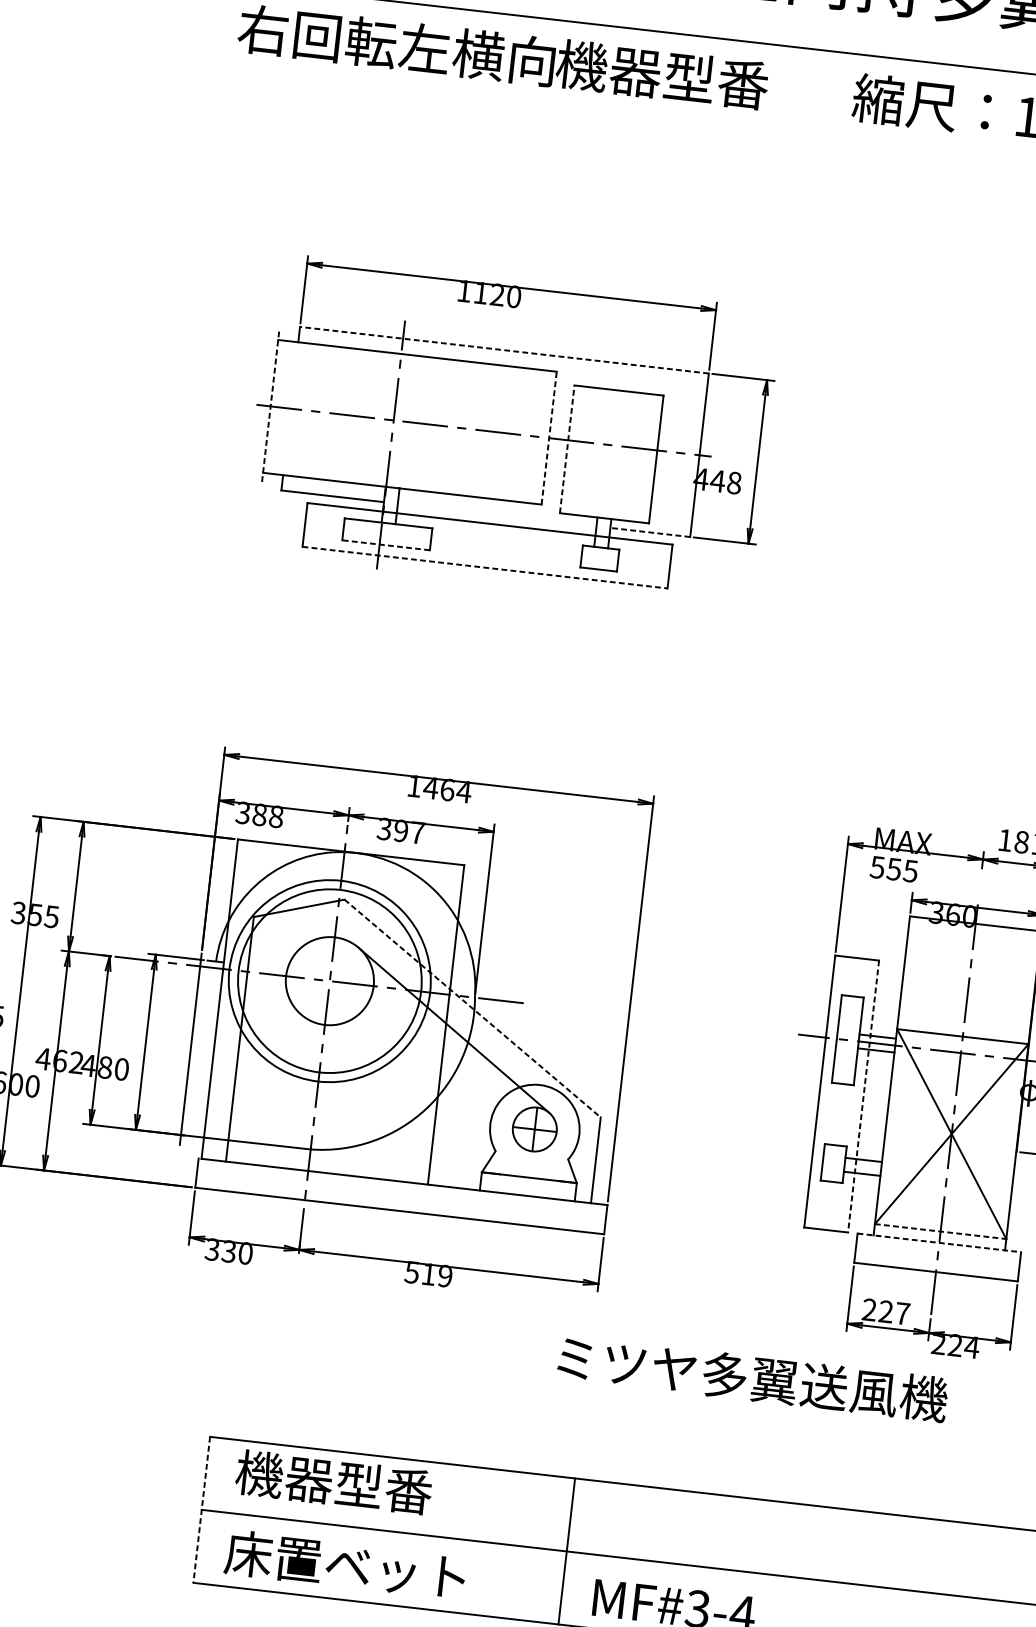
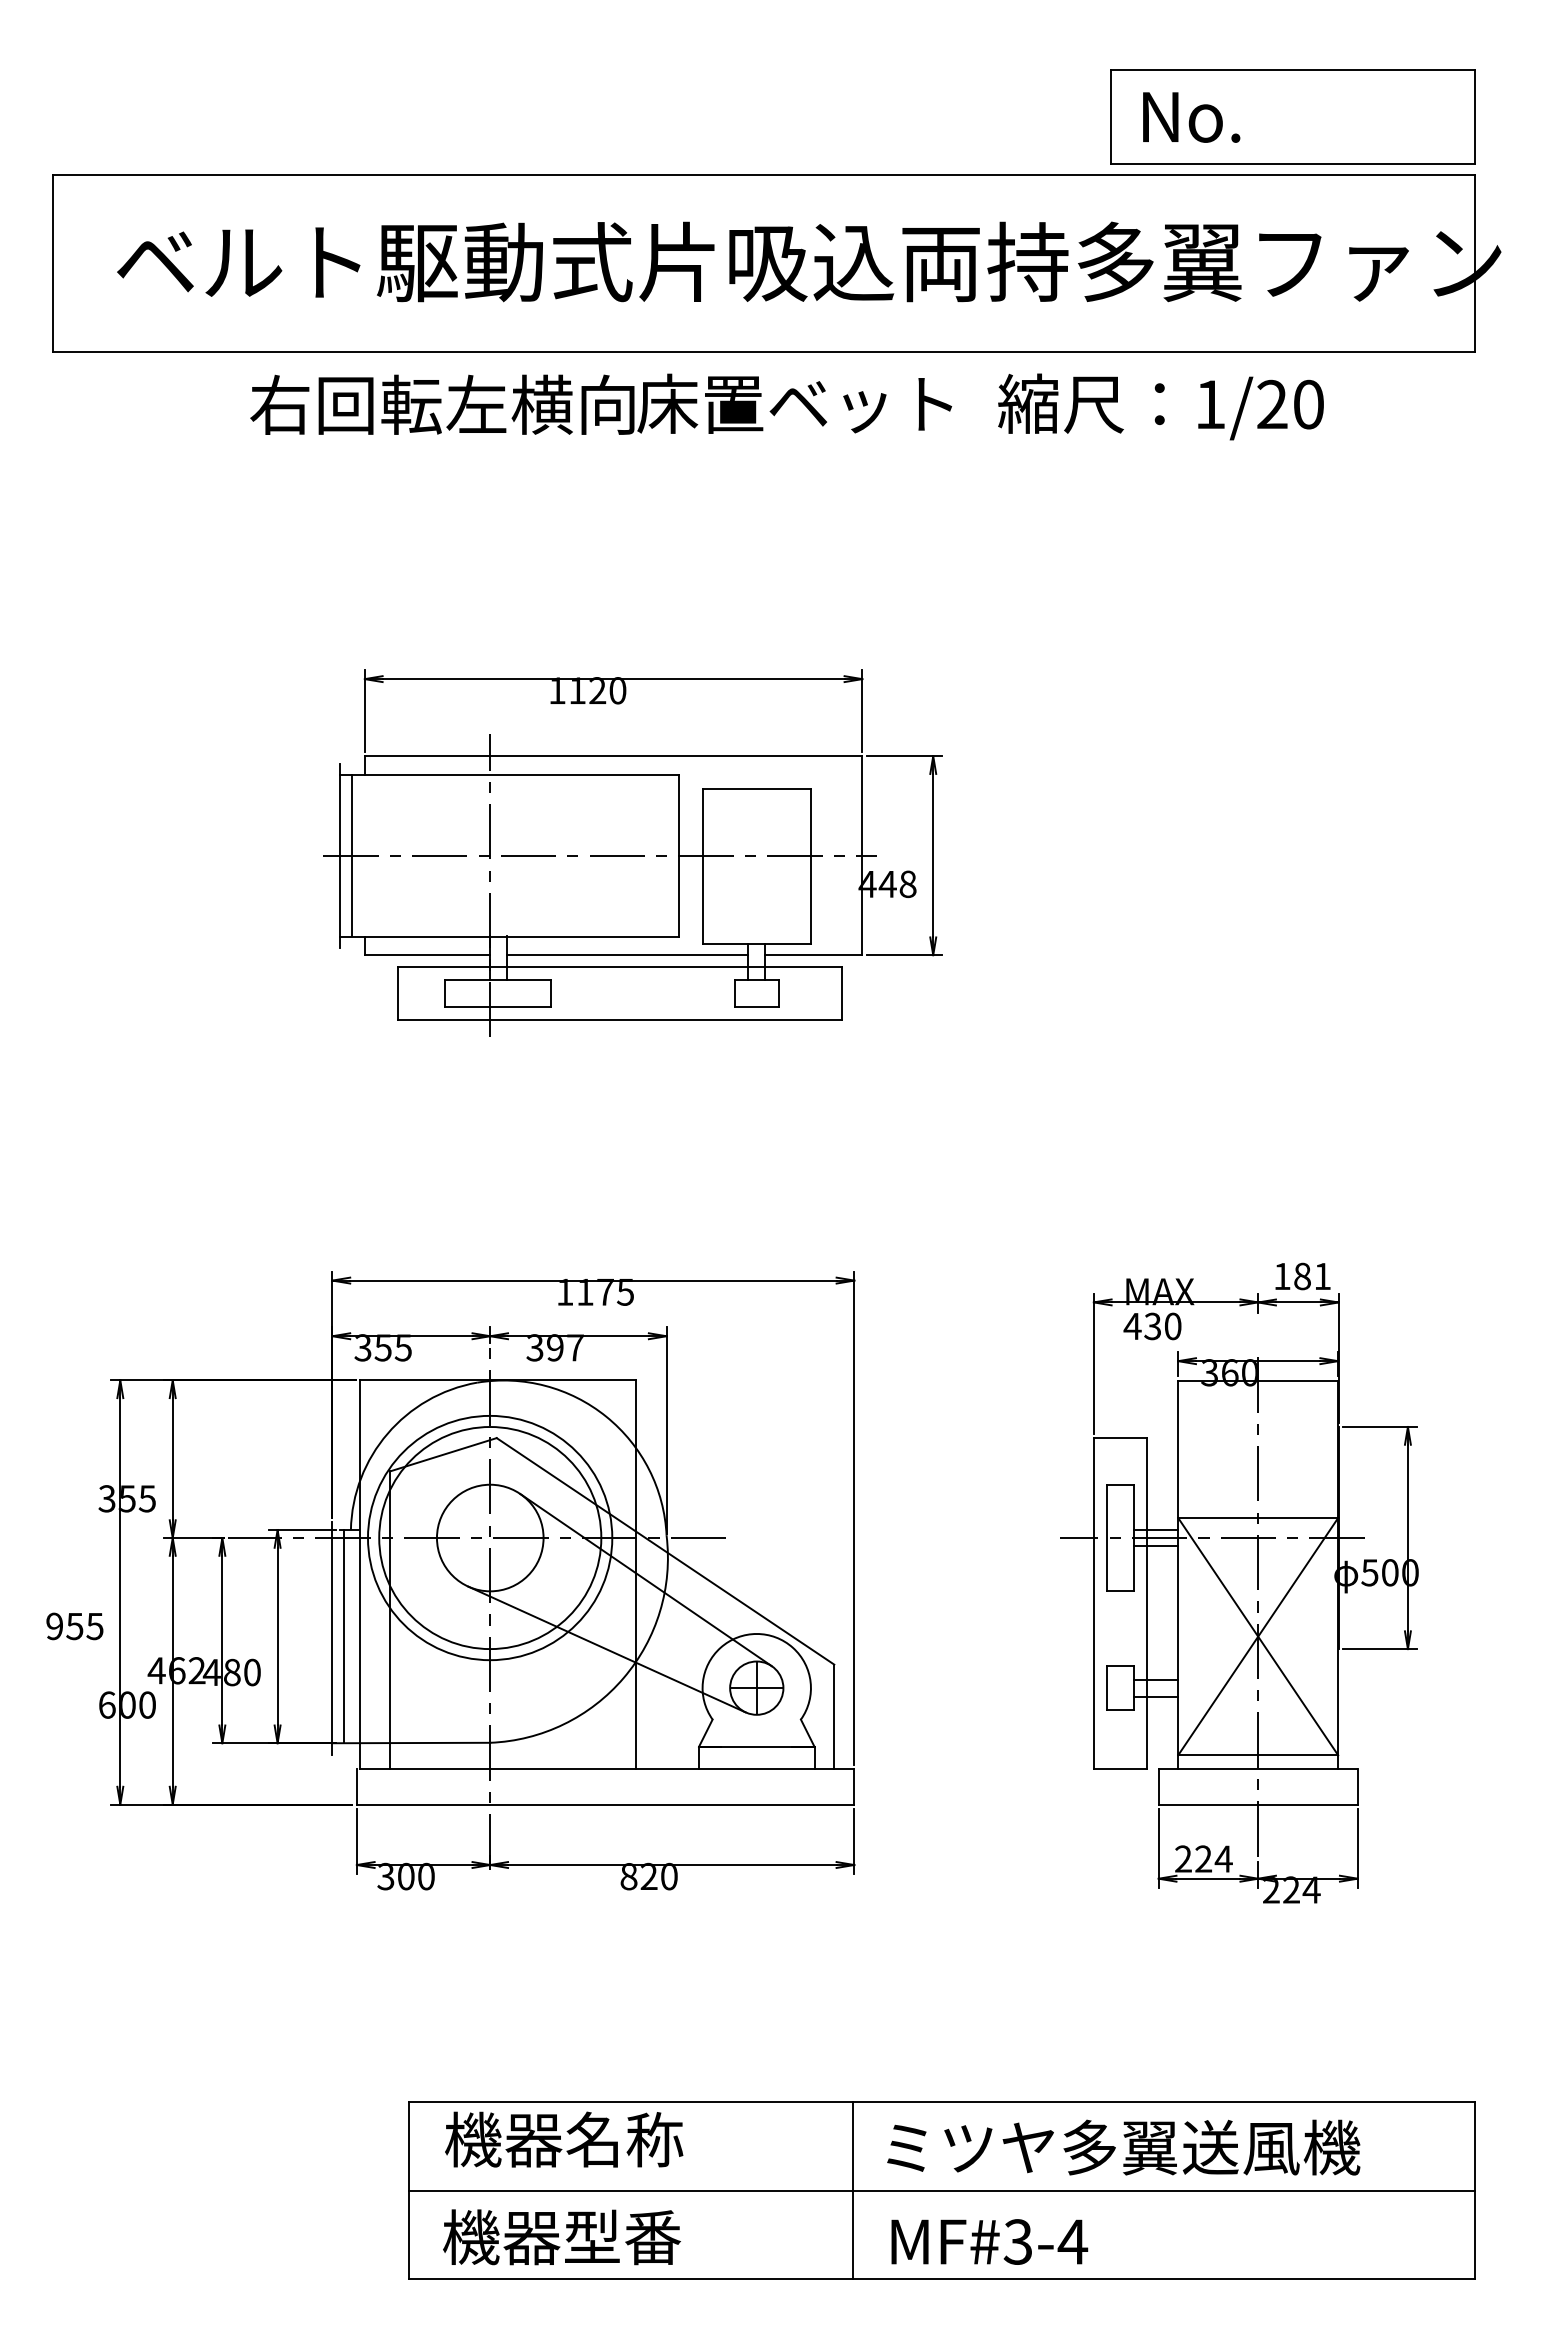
text: (686, 77) -> (794, 403), 機器型番 -> 床置ベット
line: (504, 350) -> (613, 756), dashed -> solid
line: (270, 406) -> (340, 855), dashed -> solid
line: (279, 407) -> (351, 855), added
line: (549, 438) -> (679, 855), dashed -> solid
line: (567, 449) -> (702, 866), dashed -> solid
line: (497, 515) -> (627, 955), added
line: (650, 532) -> (813, 955), dashed -> solid
line: (385, 545) -> (497, 1006), dashed -> solid
line: (485, 568) -> (620, 1020), dashed -> solid
text: (447, 789) -> (605, 1291), 1464 -> 1175
text: (267, 815) -> (392, 1347), 388 -> 355
text: (893, 869) -> (1152, 1326), 555 -> 430
line: (472, 1008) -> (665, 1551), dashed -> solid
line: (200, 1048) -> (343, 1636), added
line: (414, 1083) -> (606, 1649), added
line: (863, 1097) -> (1147, 1604), dashed -> solid
line: (940, 1231) -> (1258, 1755), dashed -> solid
line: (939, 1243) -> (1258, 1769), dashed -> solid
text: (228, 1251) -> (405, 1876), 330 -> 300
text: (428, 1274) -> (648, 1876), 519 -> 820
text: (902, 1313) -> (1223, 1858), 227 -> 224
text: (752, 1378) -> (1123, 2147), moved
text: (383, 1488) -> (624, 2139), 機器型番 -> 機器名称
line: (201, 1509) -> (408, 2190), dashed -> solid
text: (345, 1565) -> (588, 2237), 床置ベット -> 機器型番

